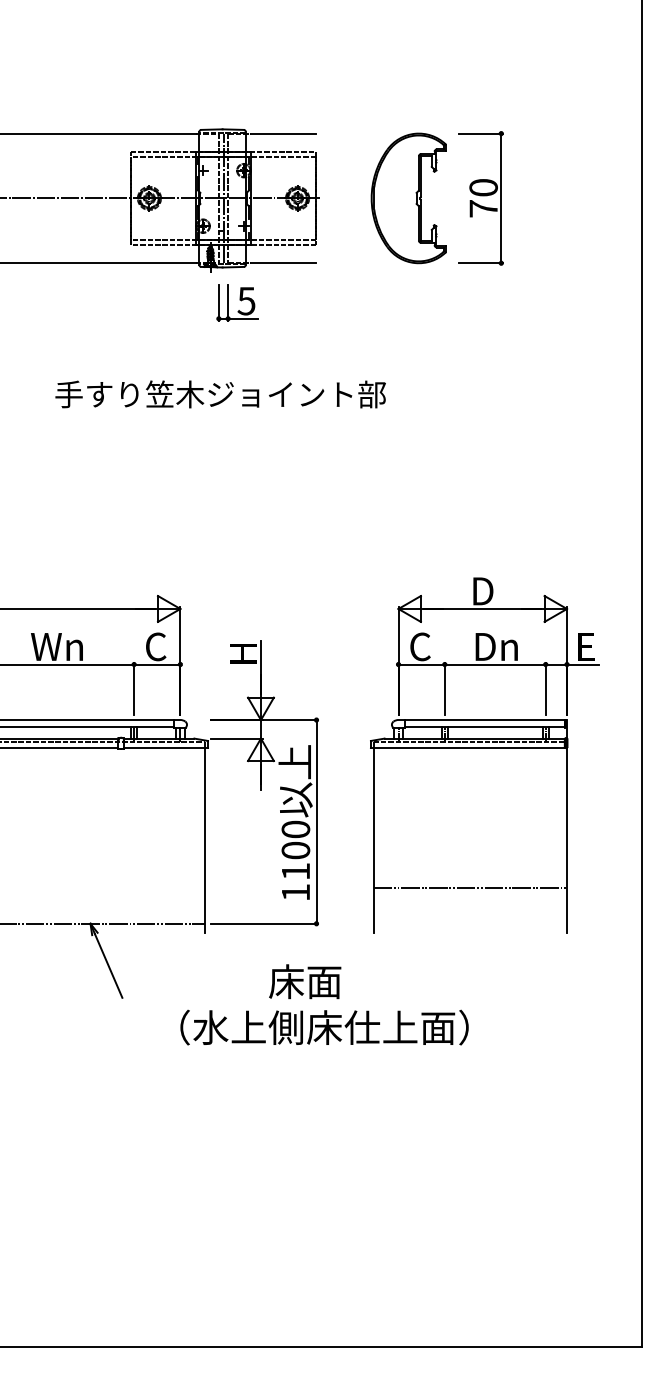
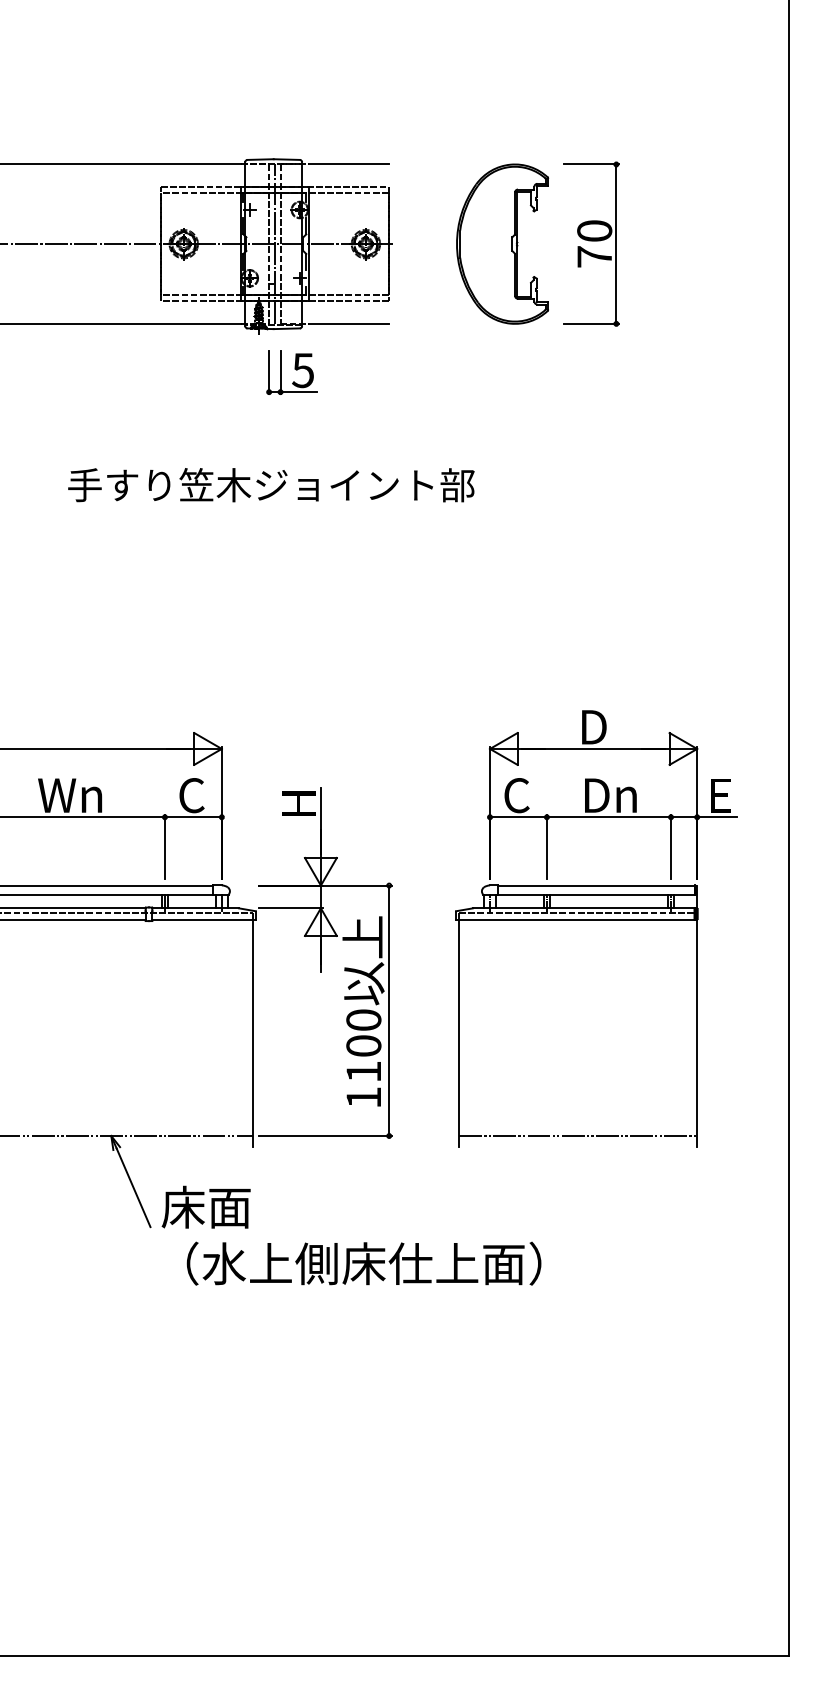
line: (470, 888) -> (578, 1136), moved
text: (304, 981) -> (205, 1206), moved
text: (324, 1027) -> (363, 1263), moved

